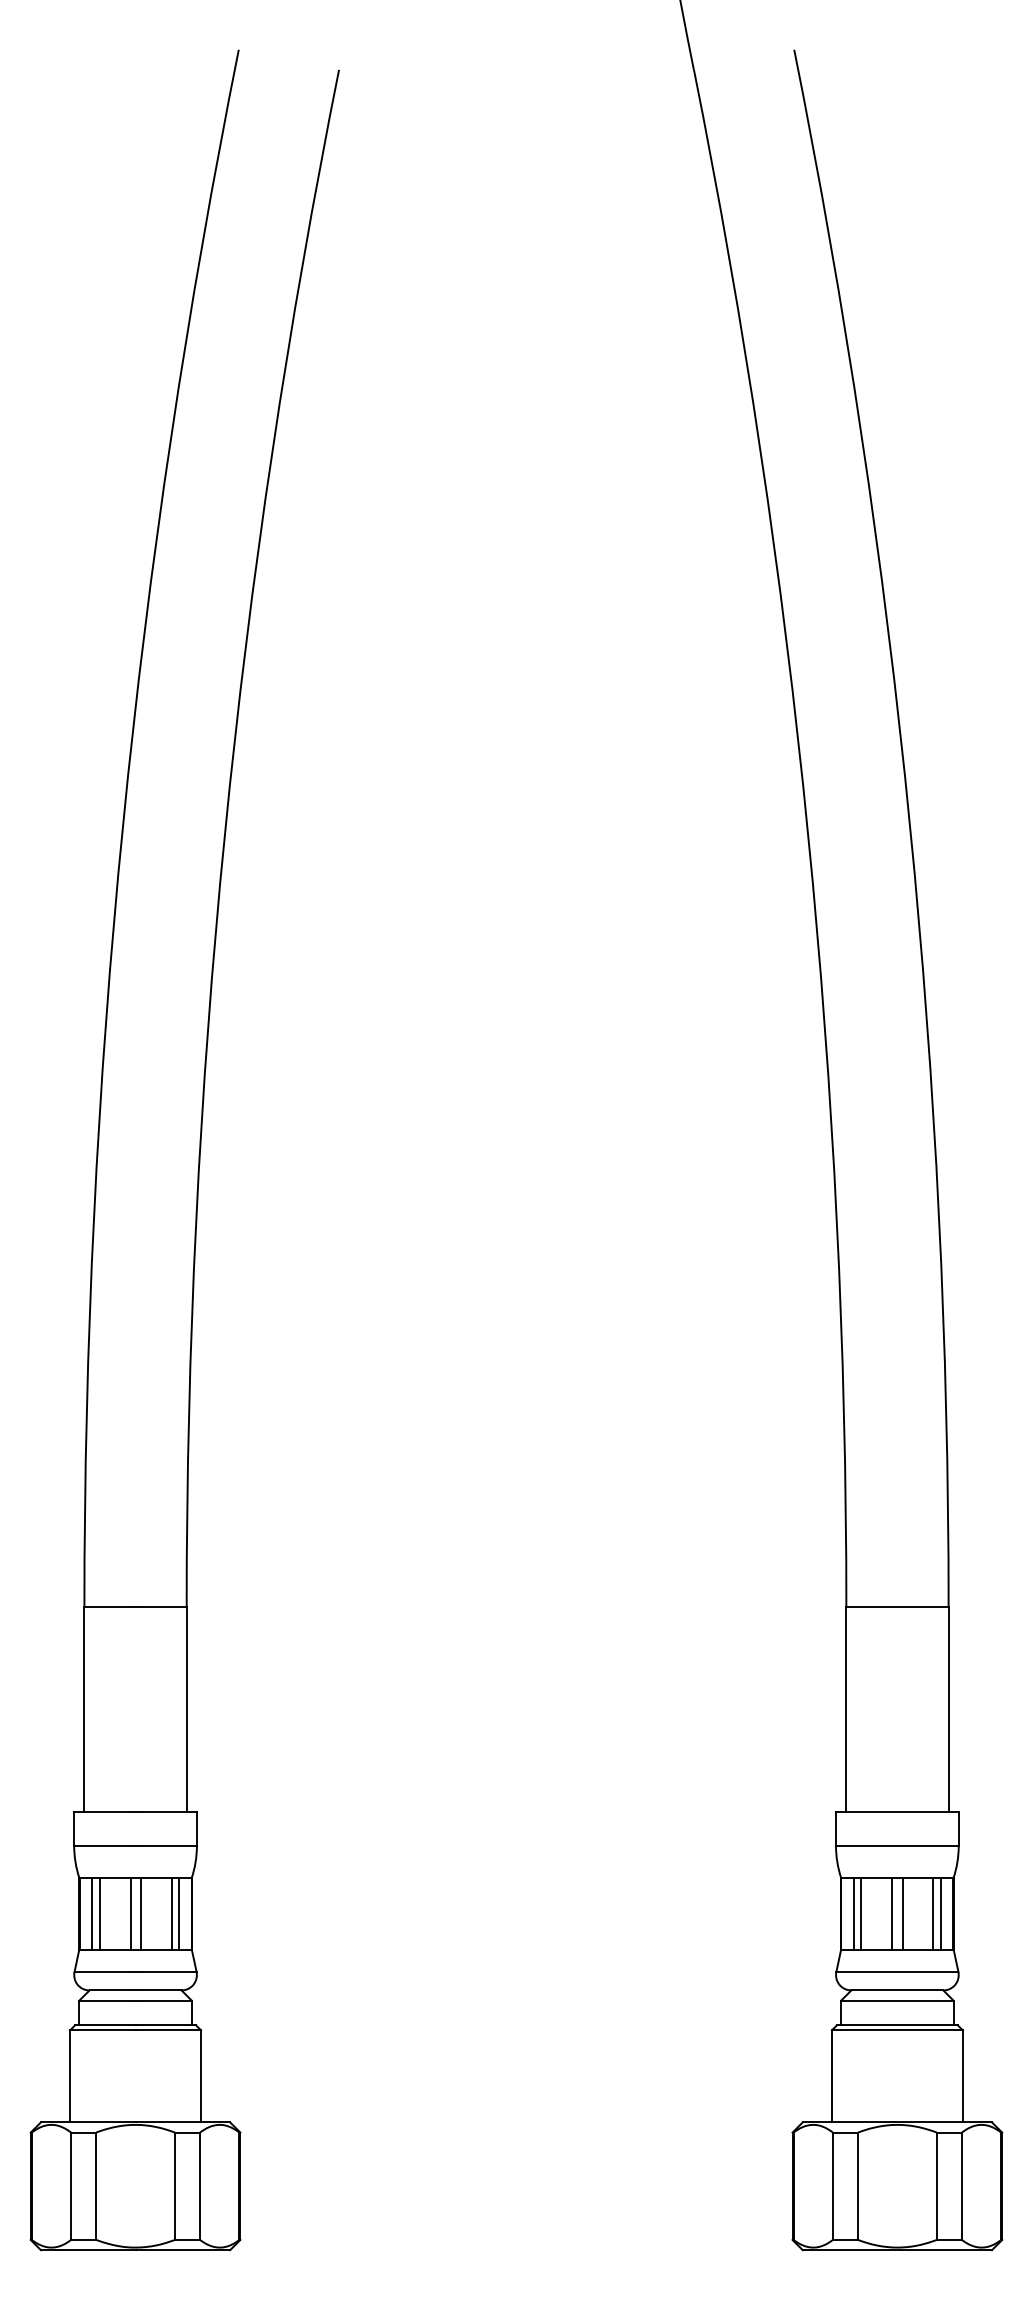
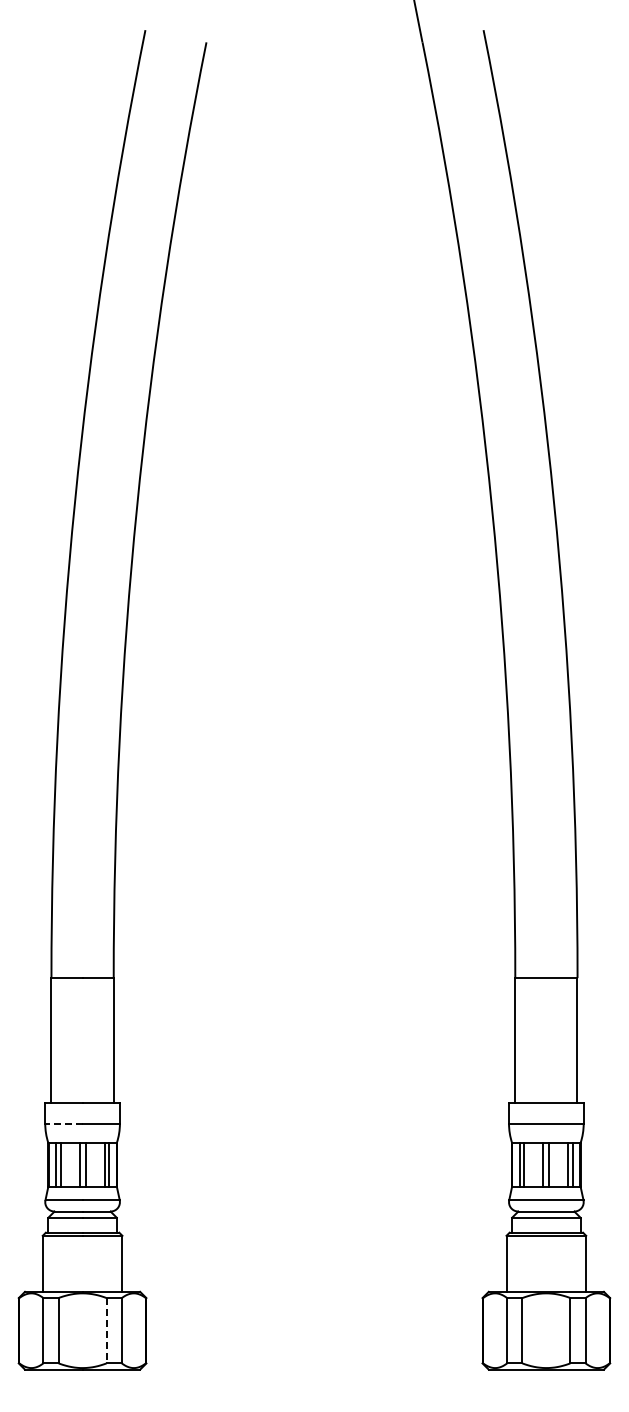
line: (104, 1845) -> (63, 1123), solid -> dashed
line: (174, 2185) -> (106, 1330), solid -> dashed

